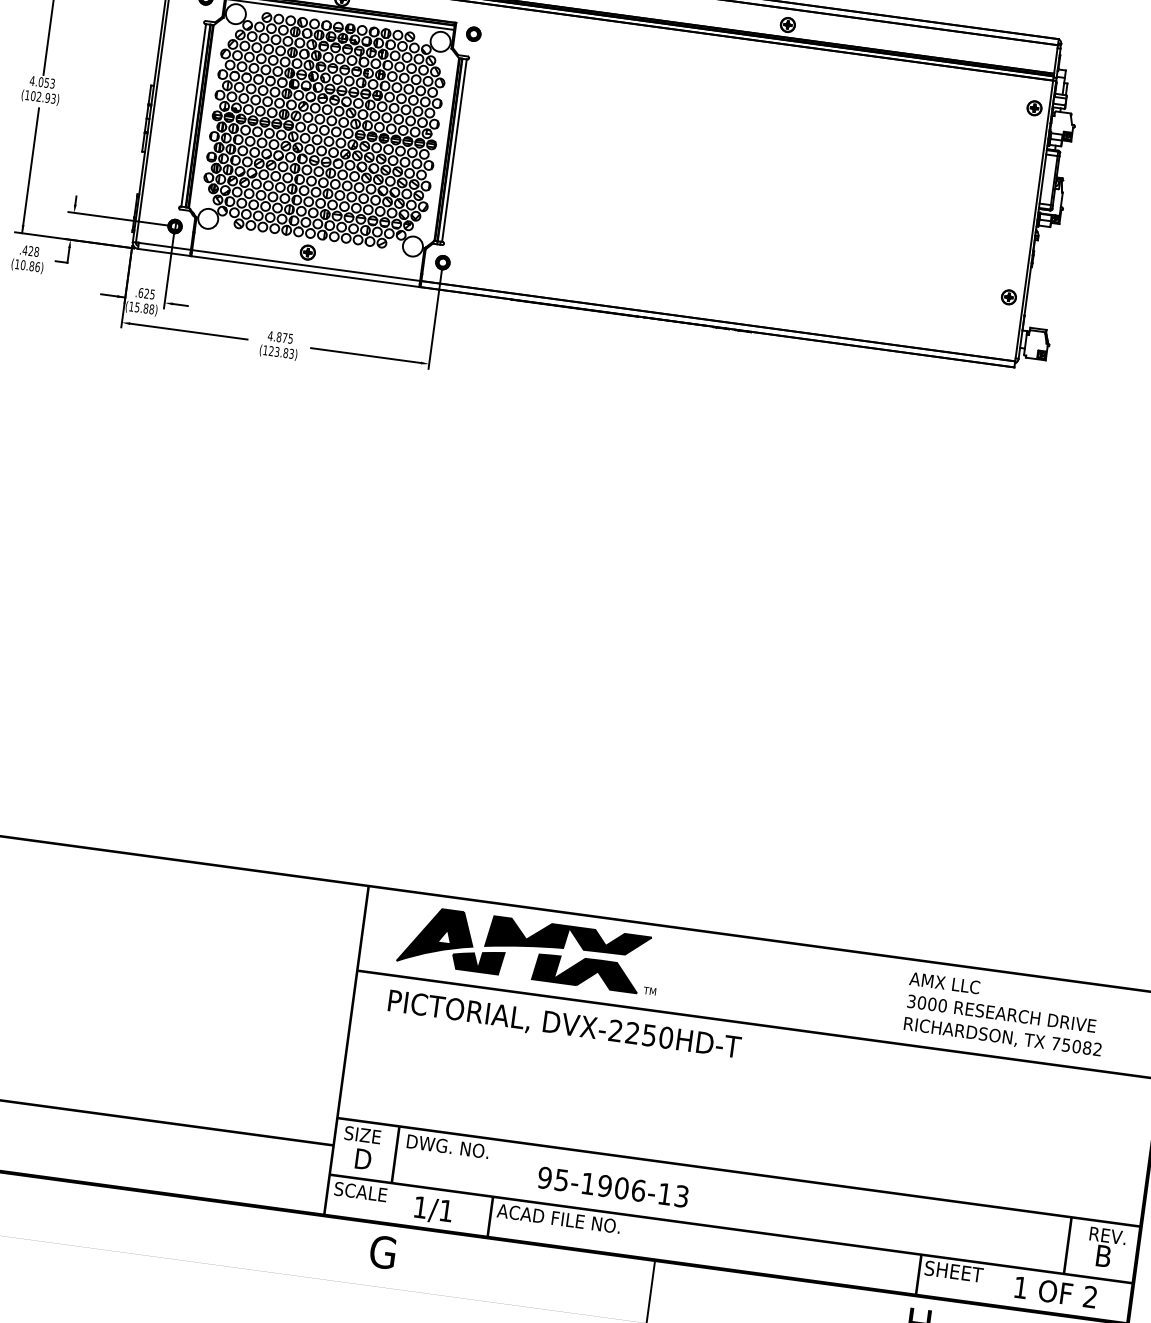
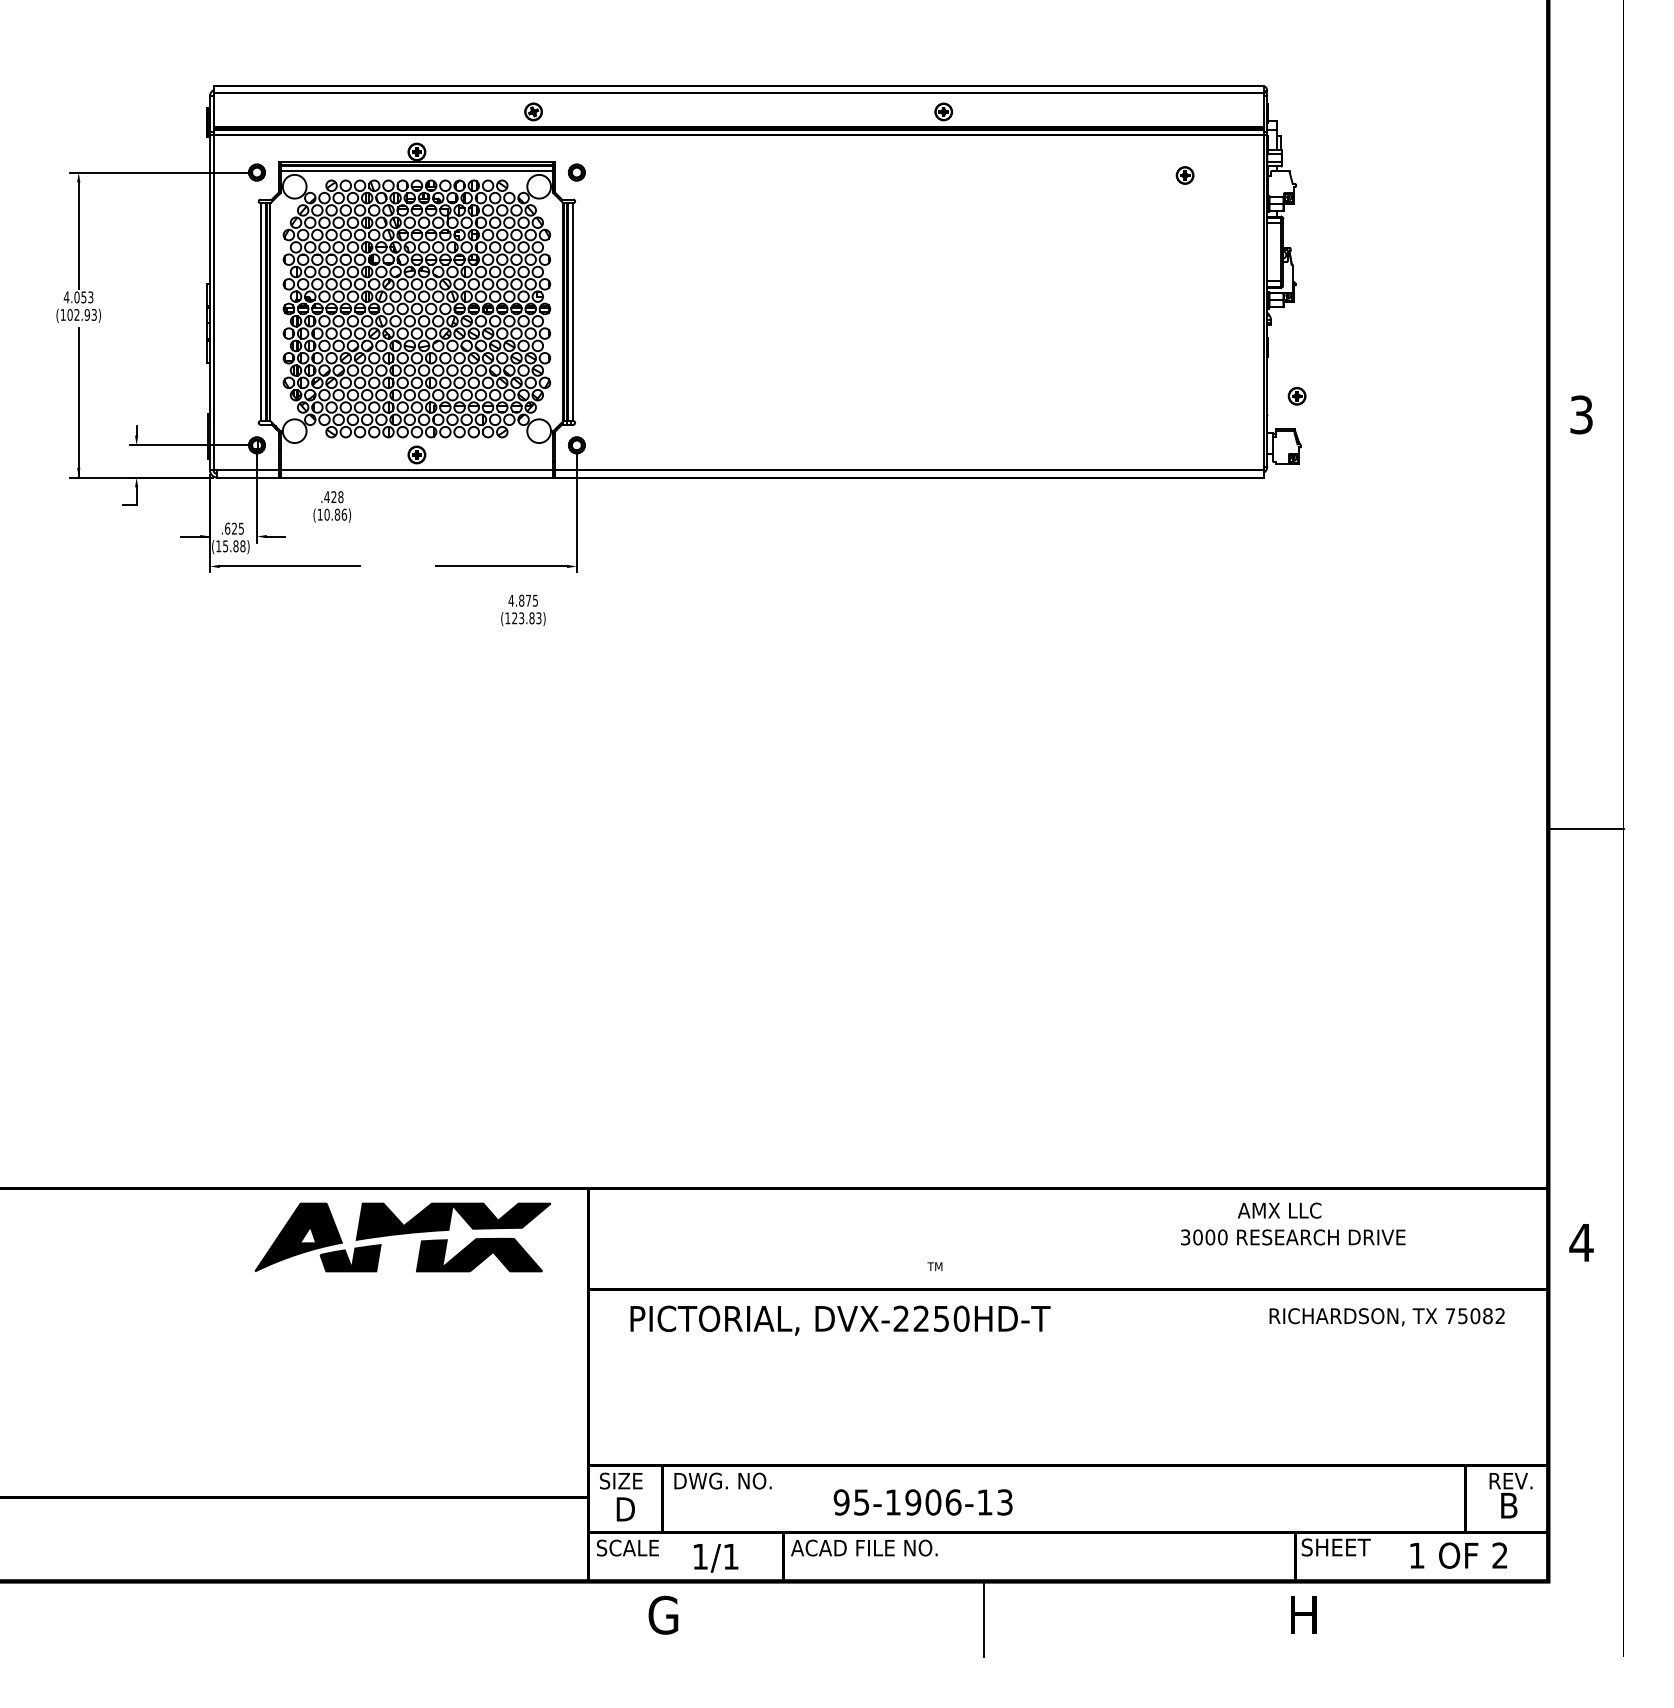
part: (1034, 108) -> (1184, 175), moved
text: (28, 258) -> (332, 506), moved
part: (1008, 297) -> (1296, 396), moved
text: (279, 345) -> (523, 610), moved
part: (523, 949) -> (402, 1237), moved
text: (1001, 1013) -> (1293, 1237), moved
text: (1002, 1037) -> (1386, 1317), moved

